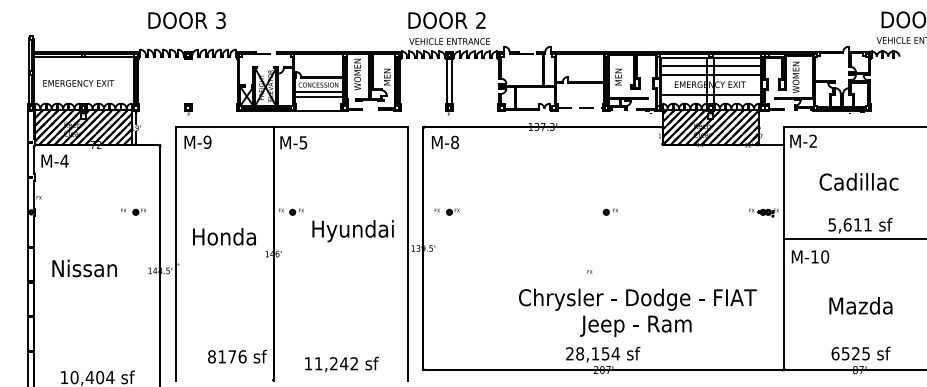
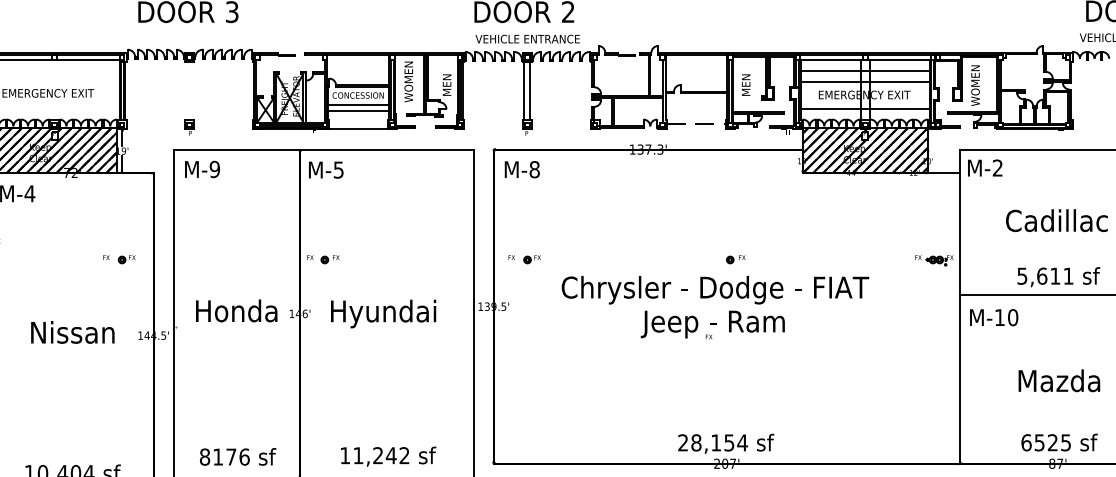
text: (352, 231) -> (382, 314), moved
text: (224, 236) -> (236, 310), moved
text: (84, 268) -> (72, 332), moved
text: (637, 312) -> (714, 306), moved
text: (237, 356) -> (238, 456), moved

